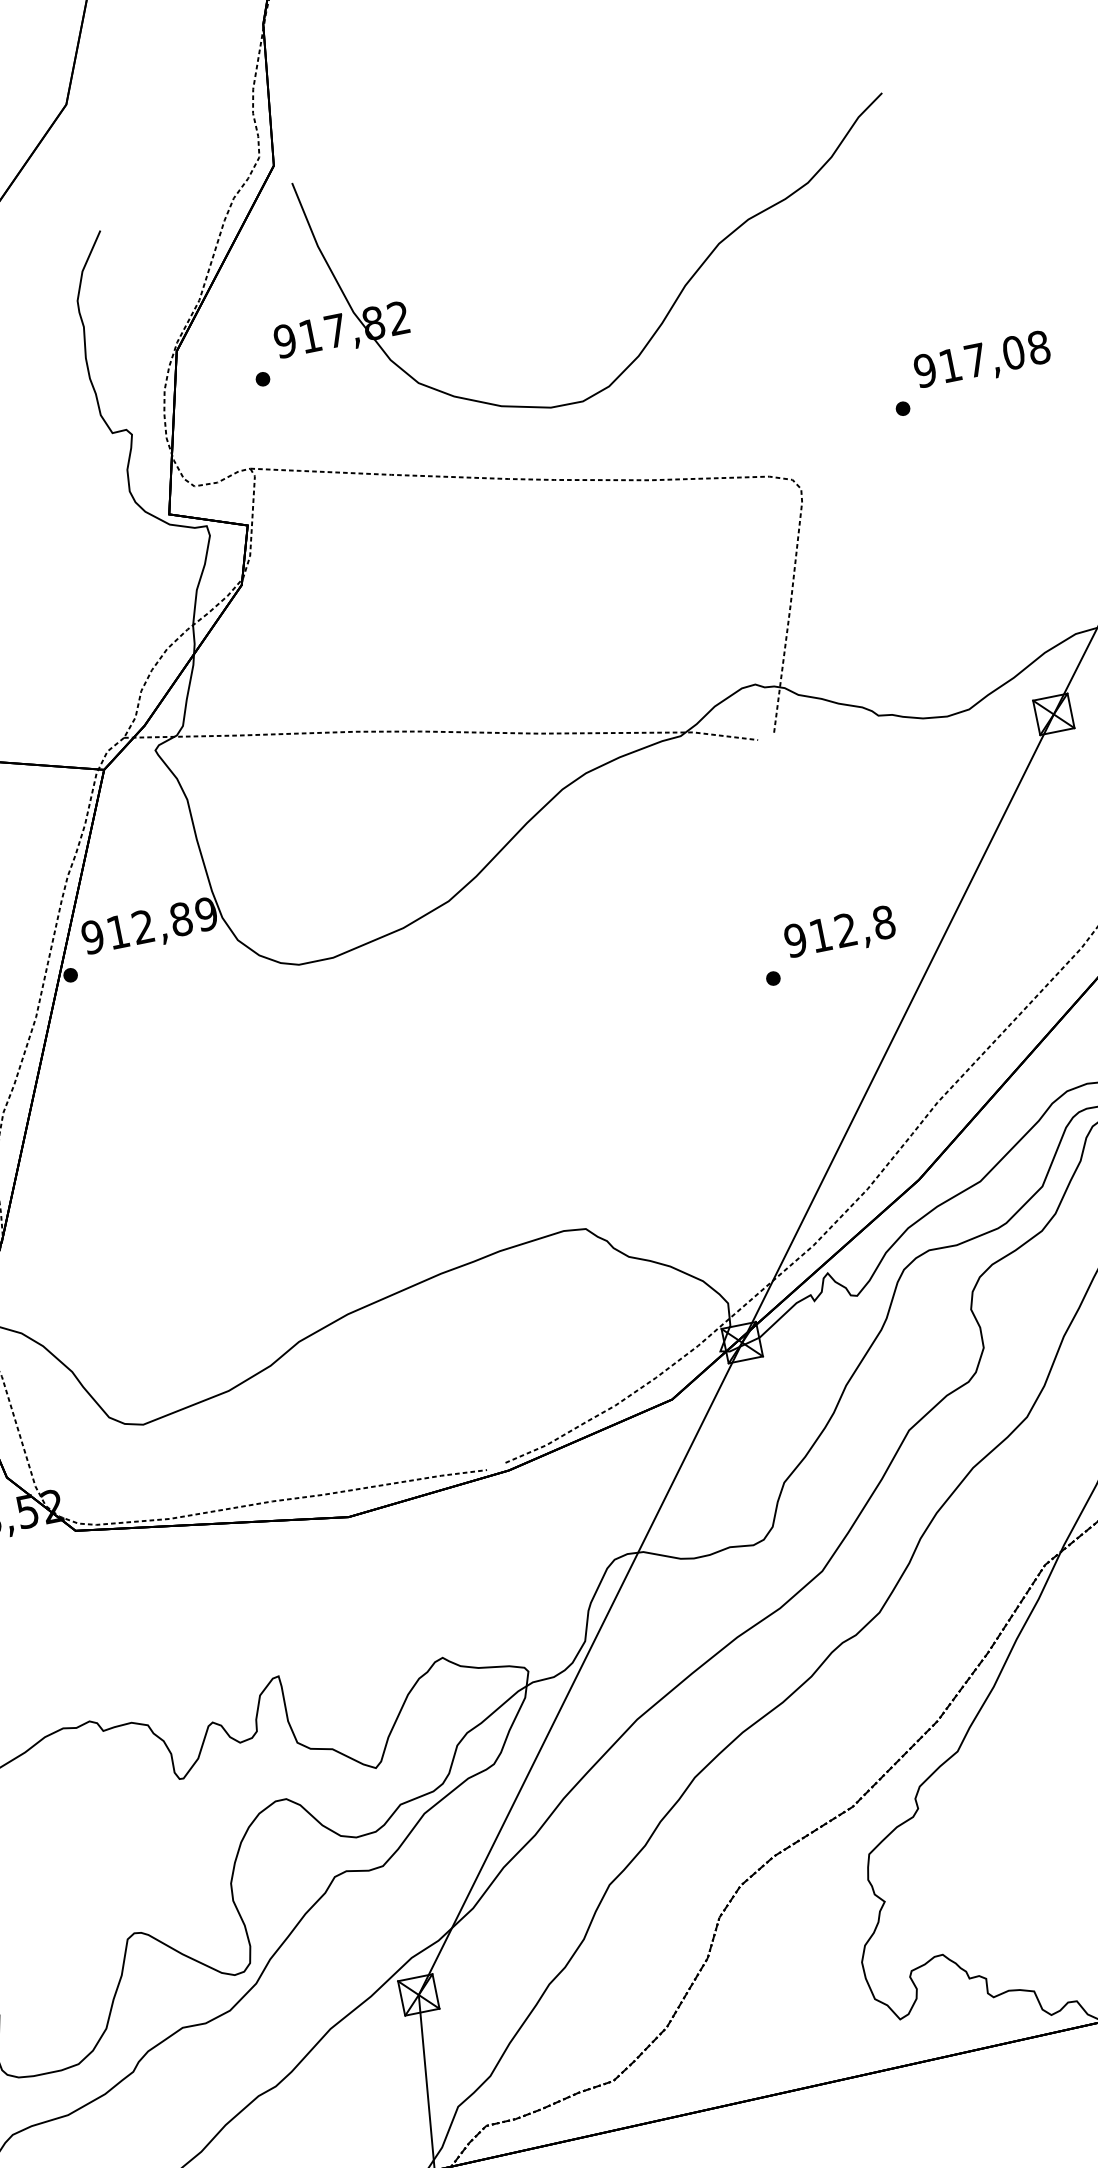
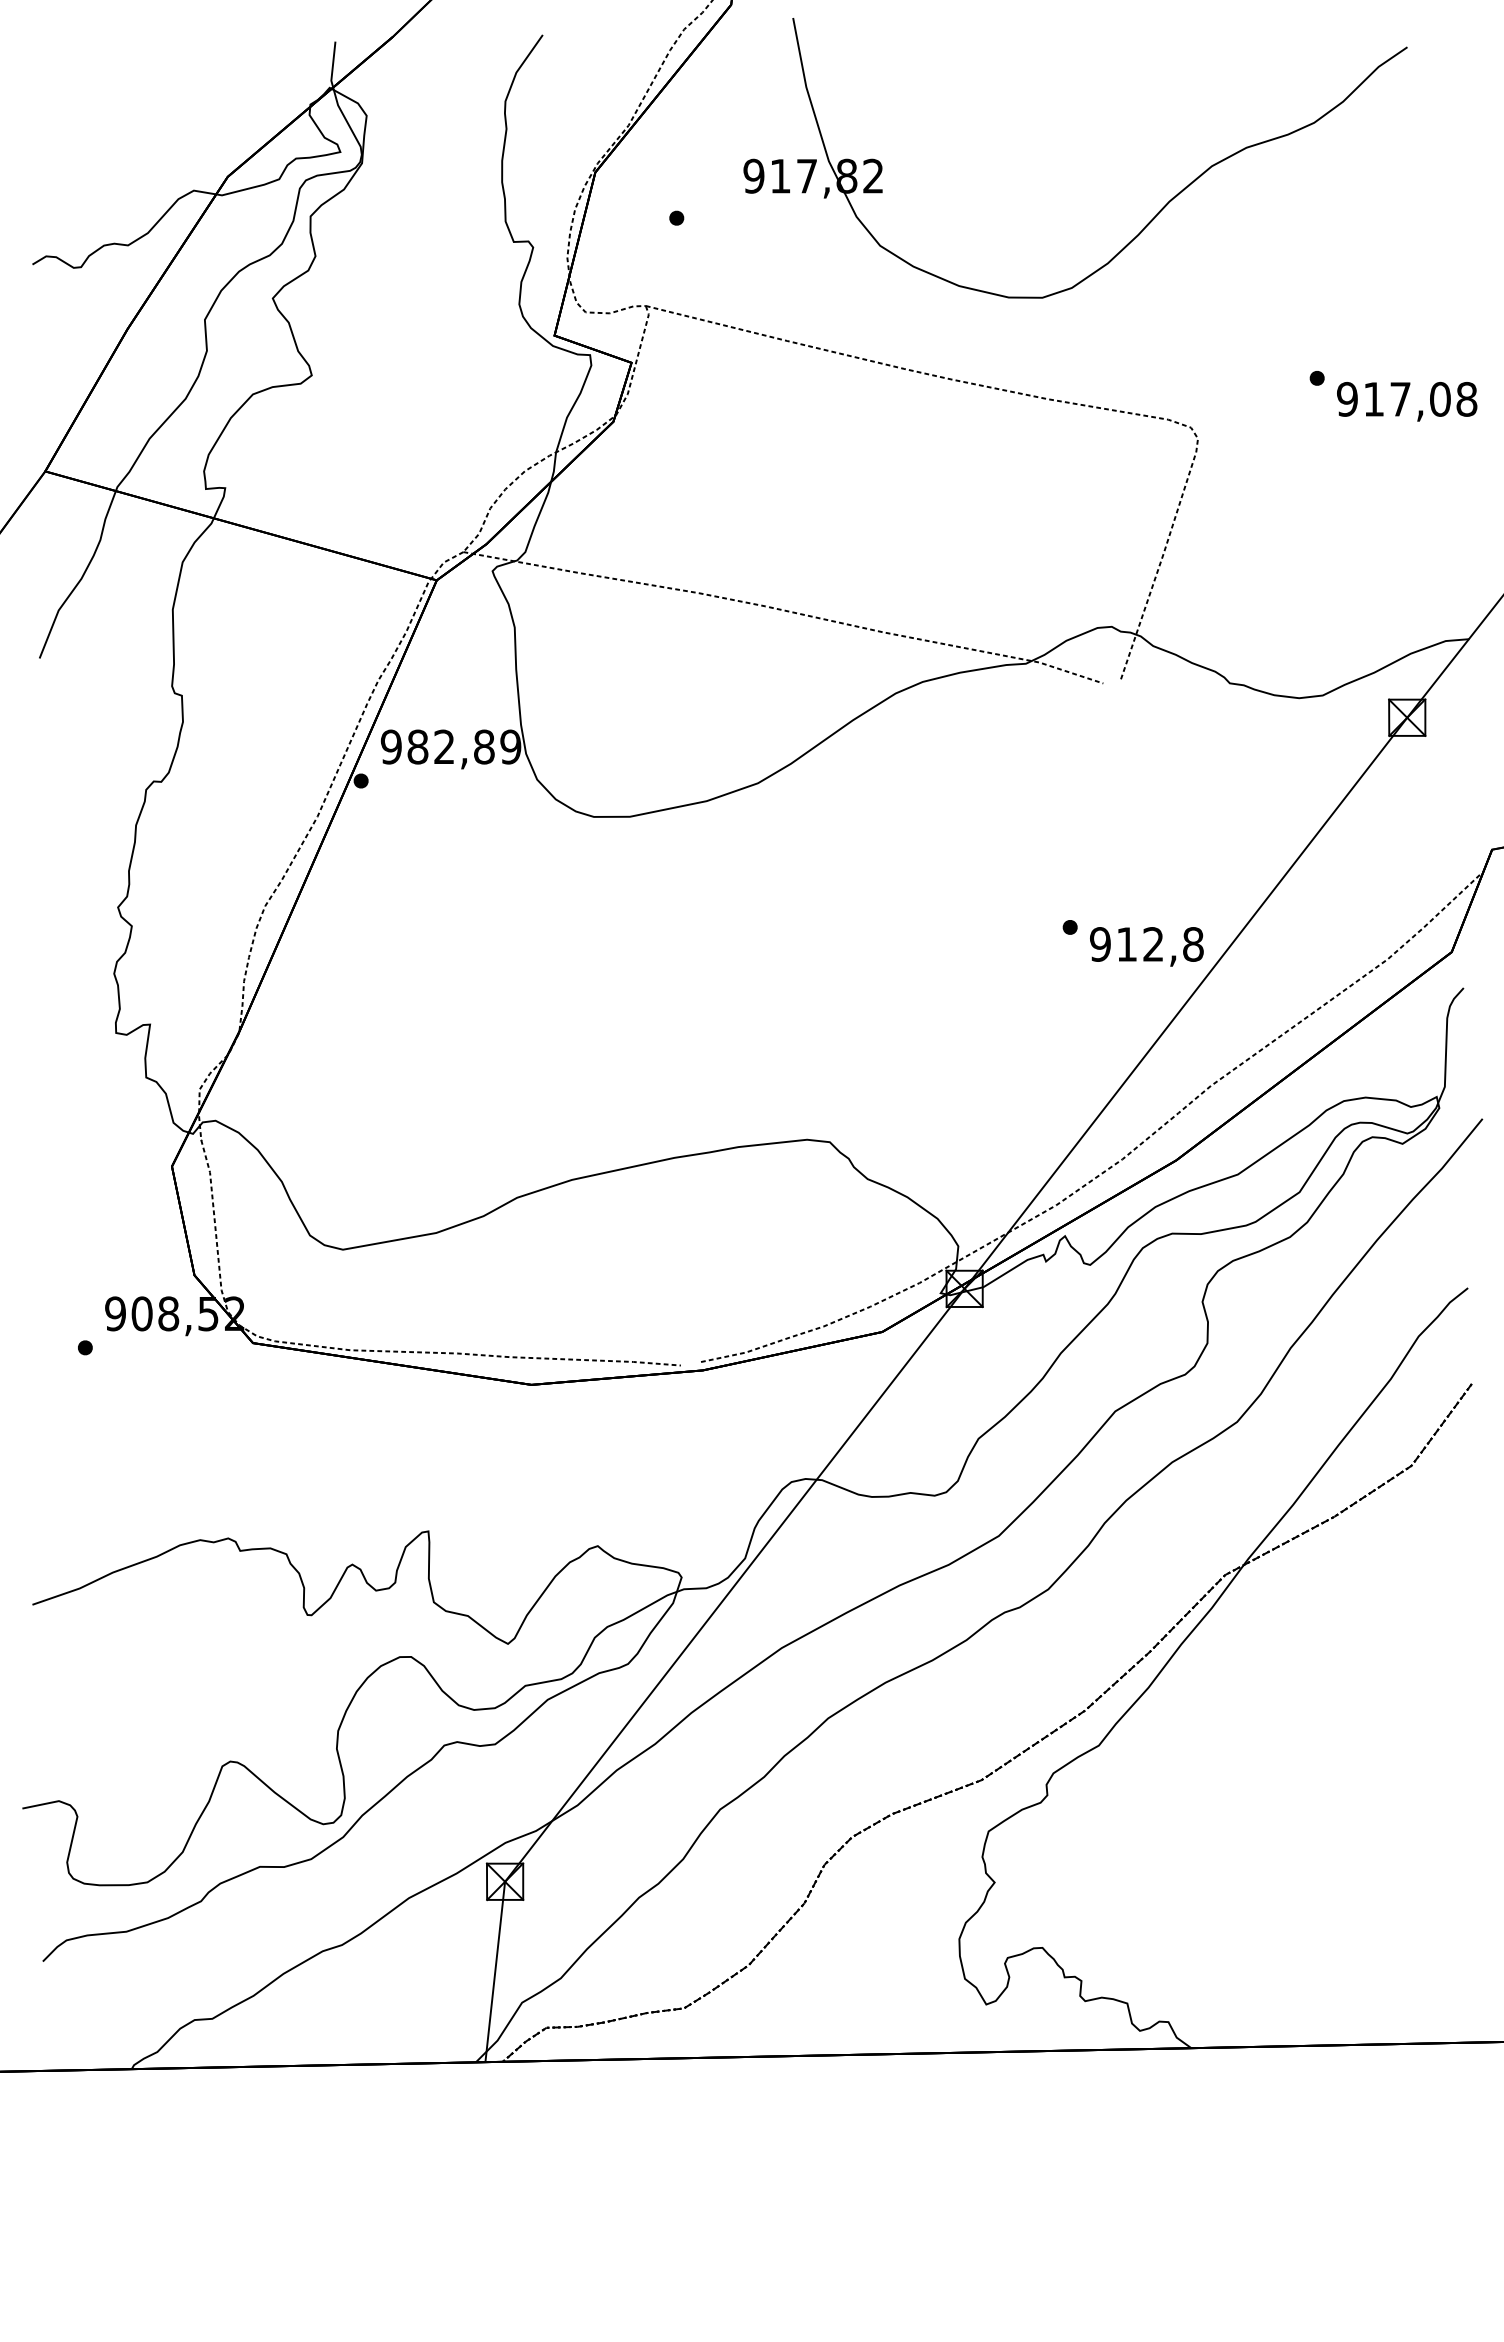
part: (666, 314) -> (1144, 226), moved
text: (982, 361) -> (1407, 401), moved
text: (117, 931) -> (417, 746), 912,89 -> 982,89
text: (839, 933) -> (1146, 946), moved

